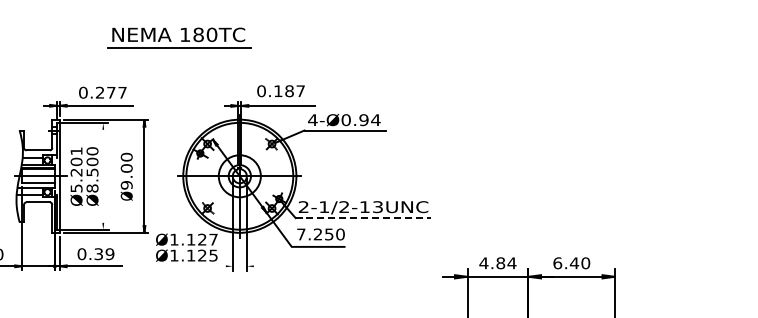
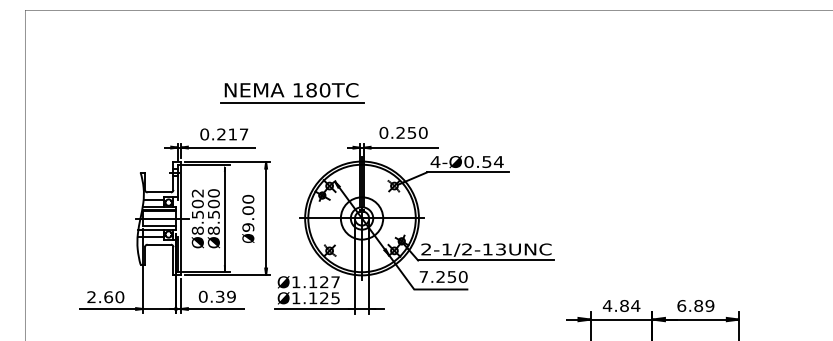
part: (179, 38) -> (292, 93), moved
text: (289, 90) -> (411, 132), 0.187 -> 0.250
text: (111, 92) -> (232, 134), 0.277 -> 0.217
text: (363, 119) -> (486, 161), 4-Ø0.94 -> 4-Ø0.54
text: (76, 169) -> (197, 211), Ø5.201 -> Ø8.502
line: (103, 177) -> (224, 219), added
line: (363, 218) -> (486, 260), dashed -> solid
text: (580, 262) -> (704, 305), 6.40 -> 6.89
line: (207, 265) -> (329, 308), added

